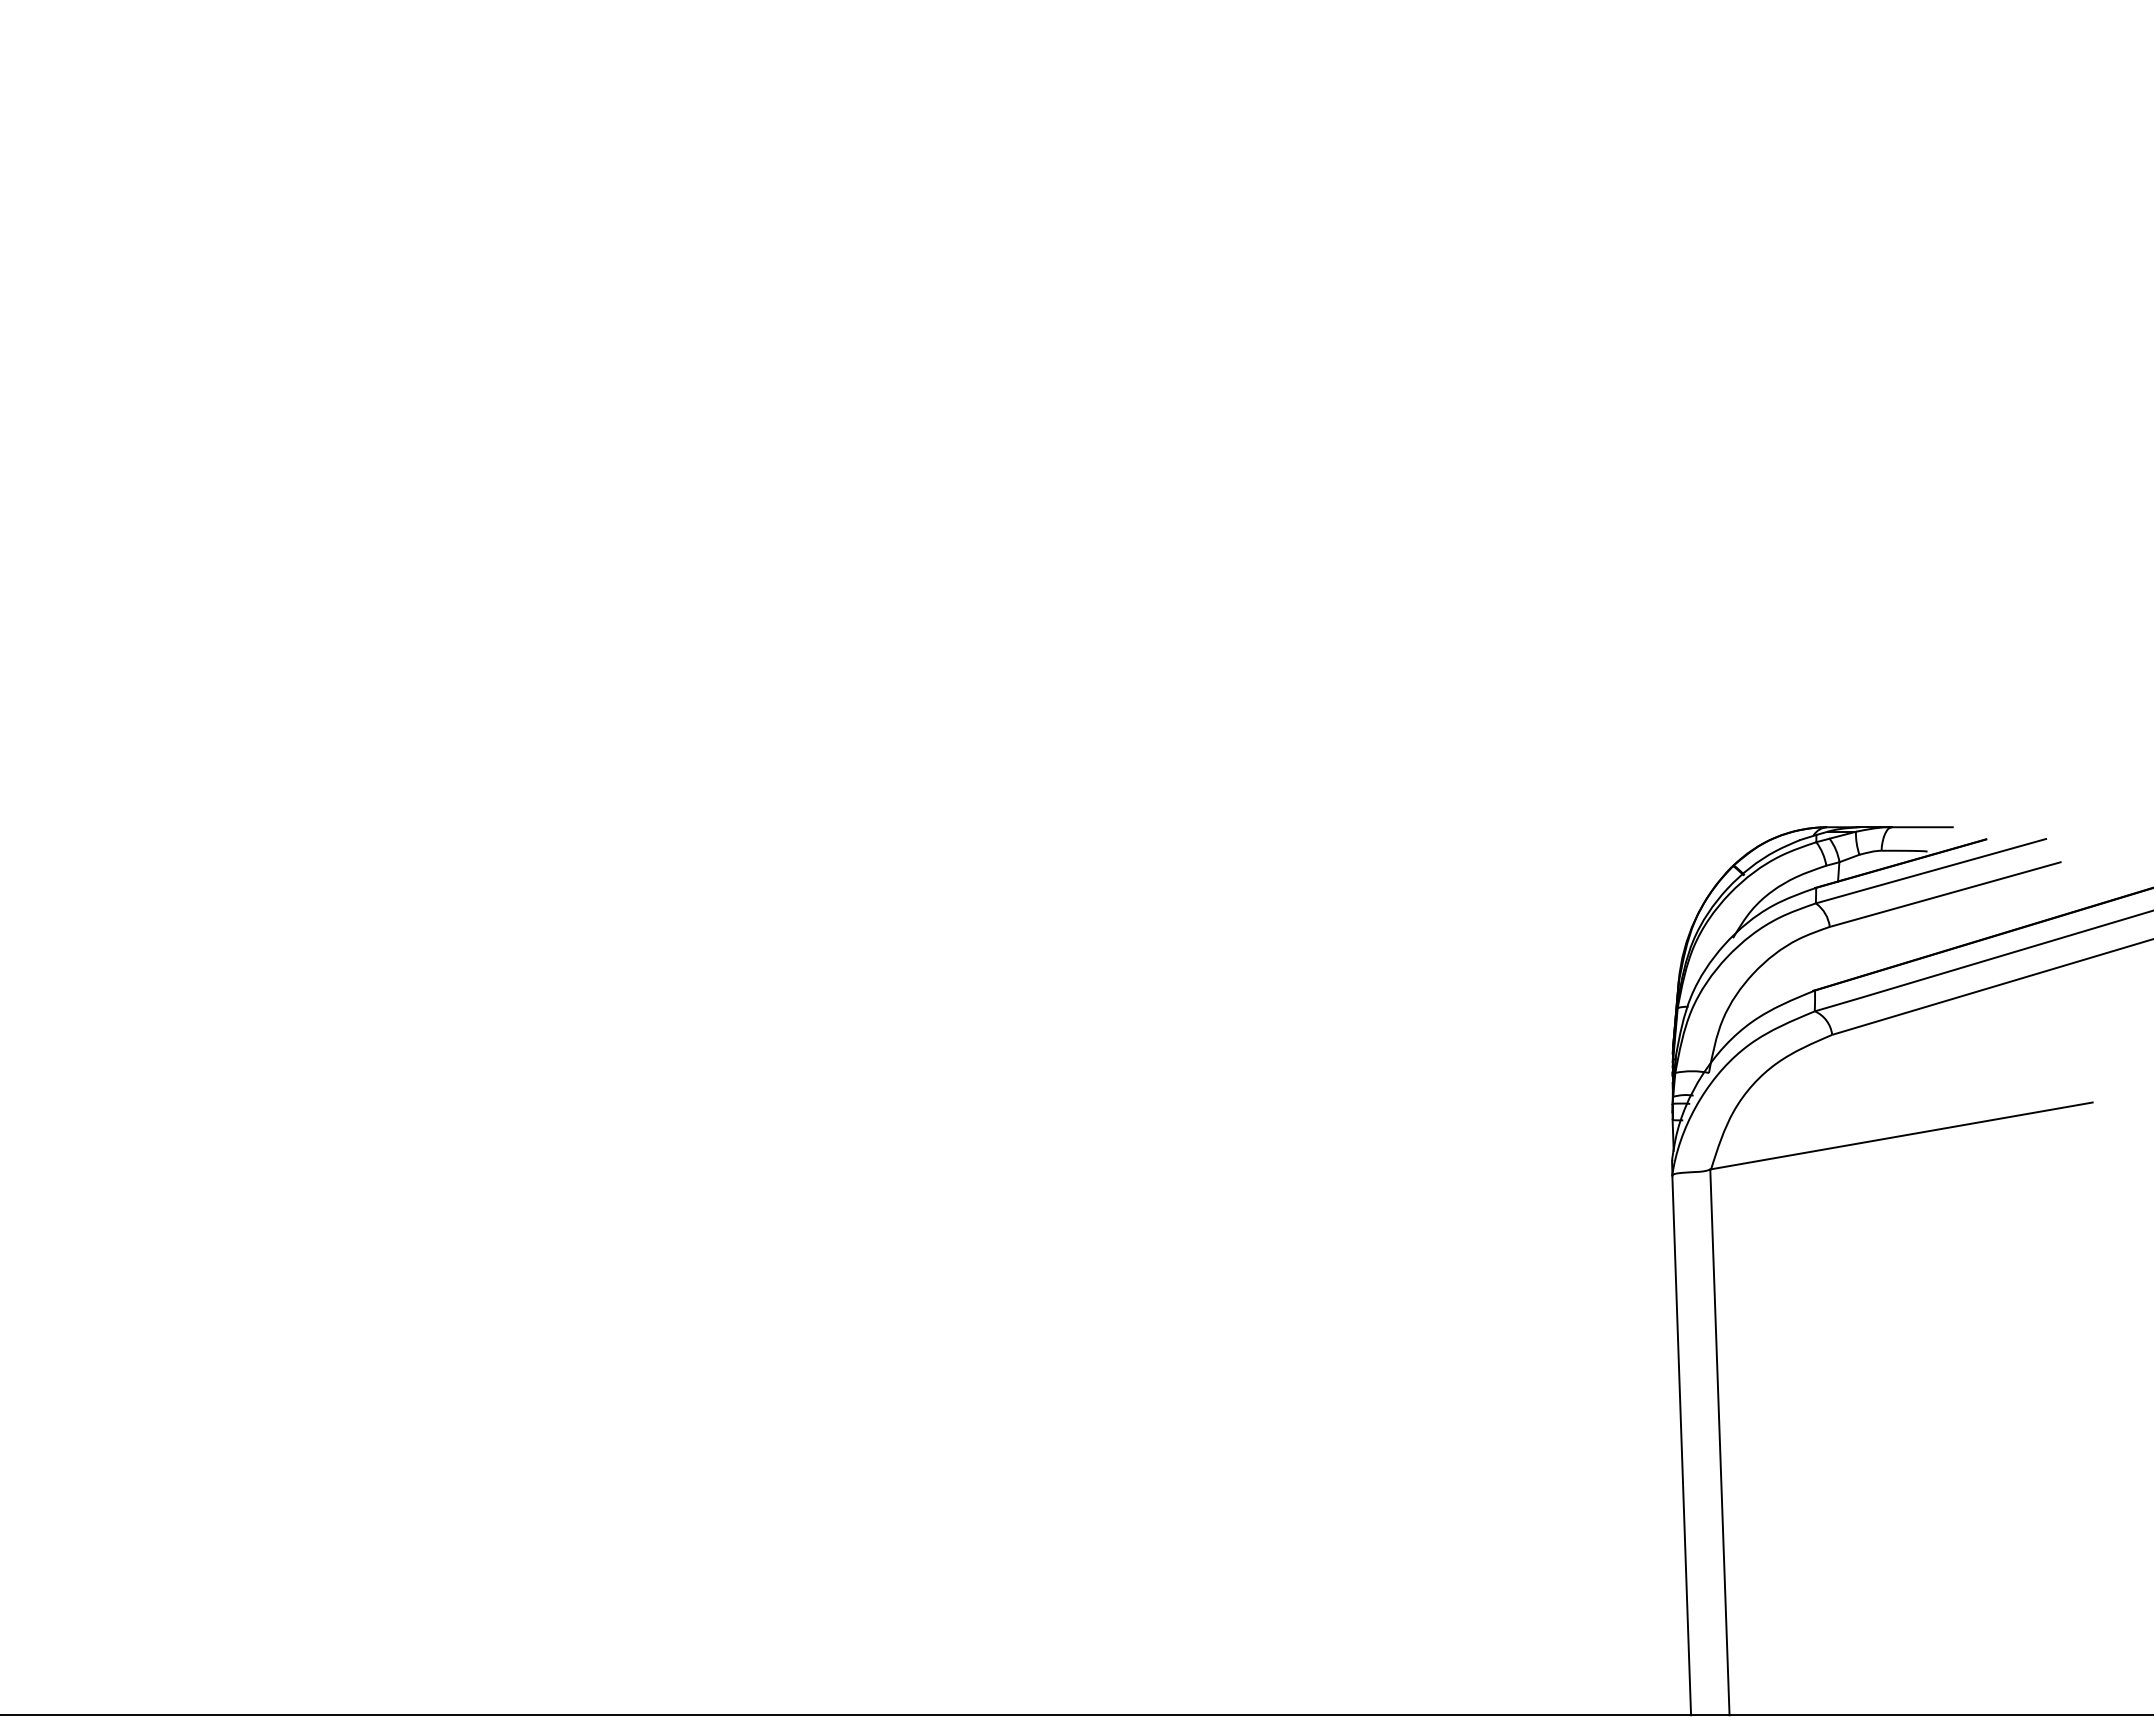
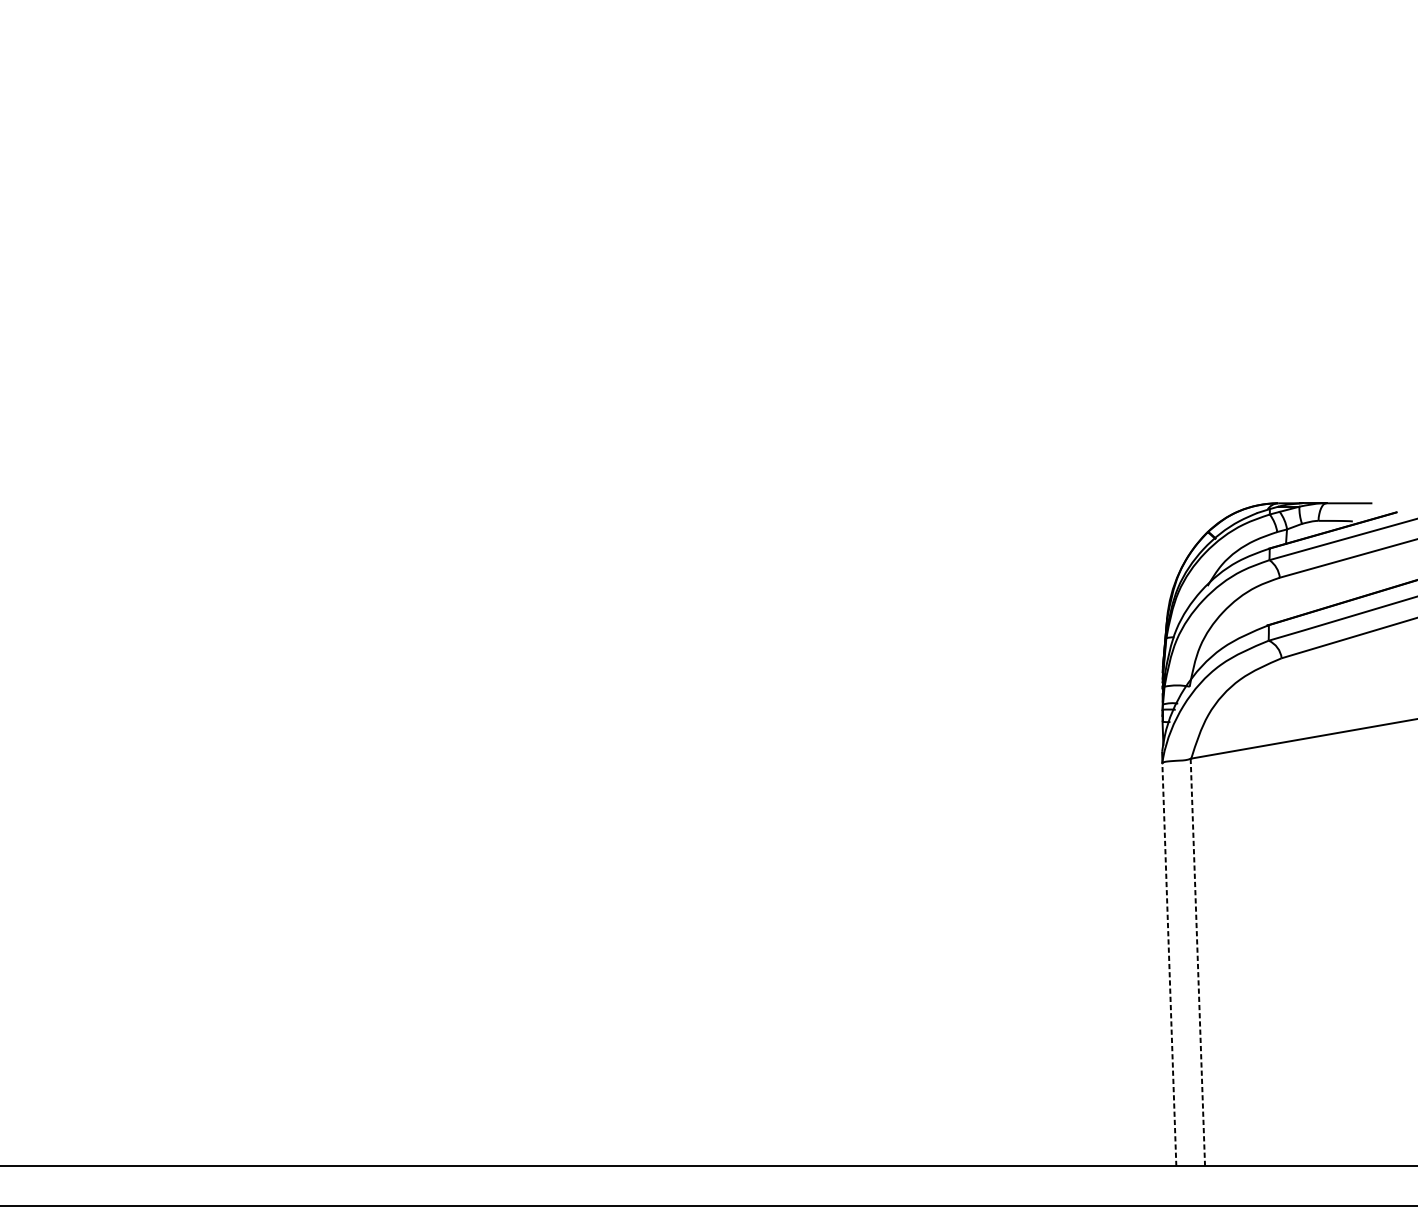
line: (1719, 1442) -> (1197, 962), solid -> dashed
line: (1681, 1445) -> (1169, 964), solid -> dashed

